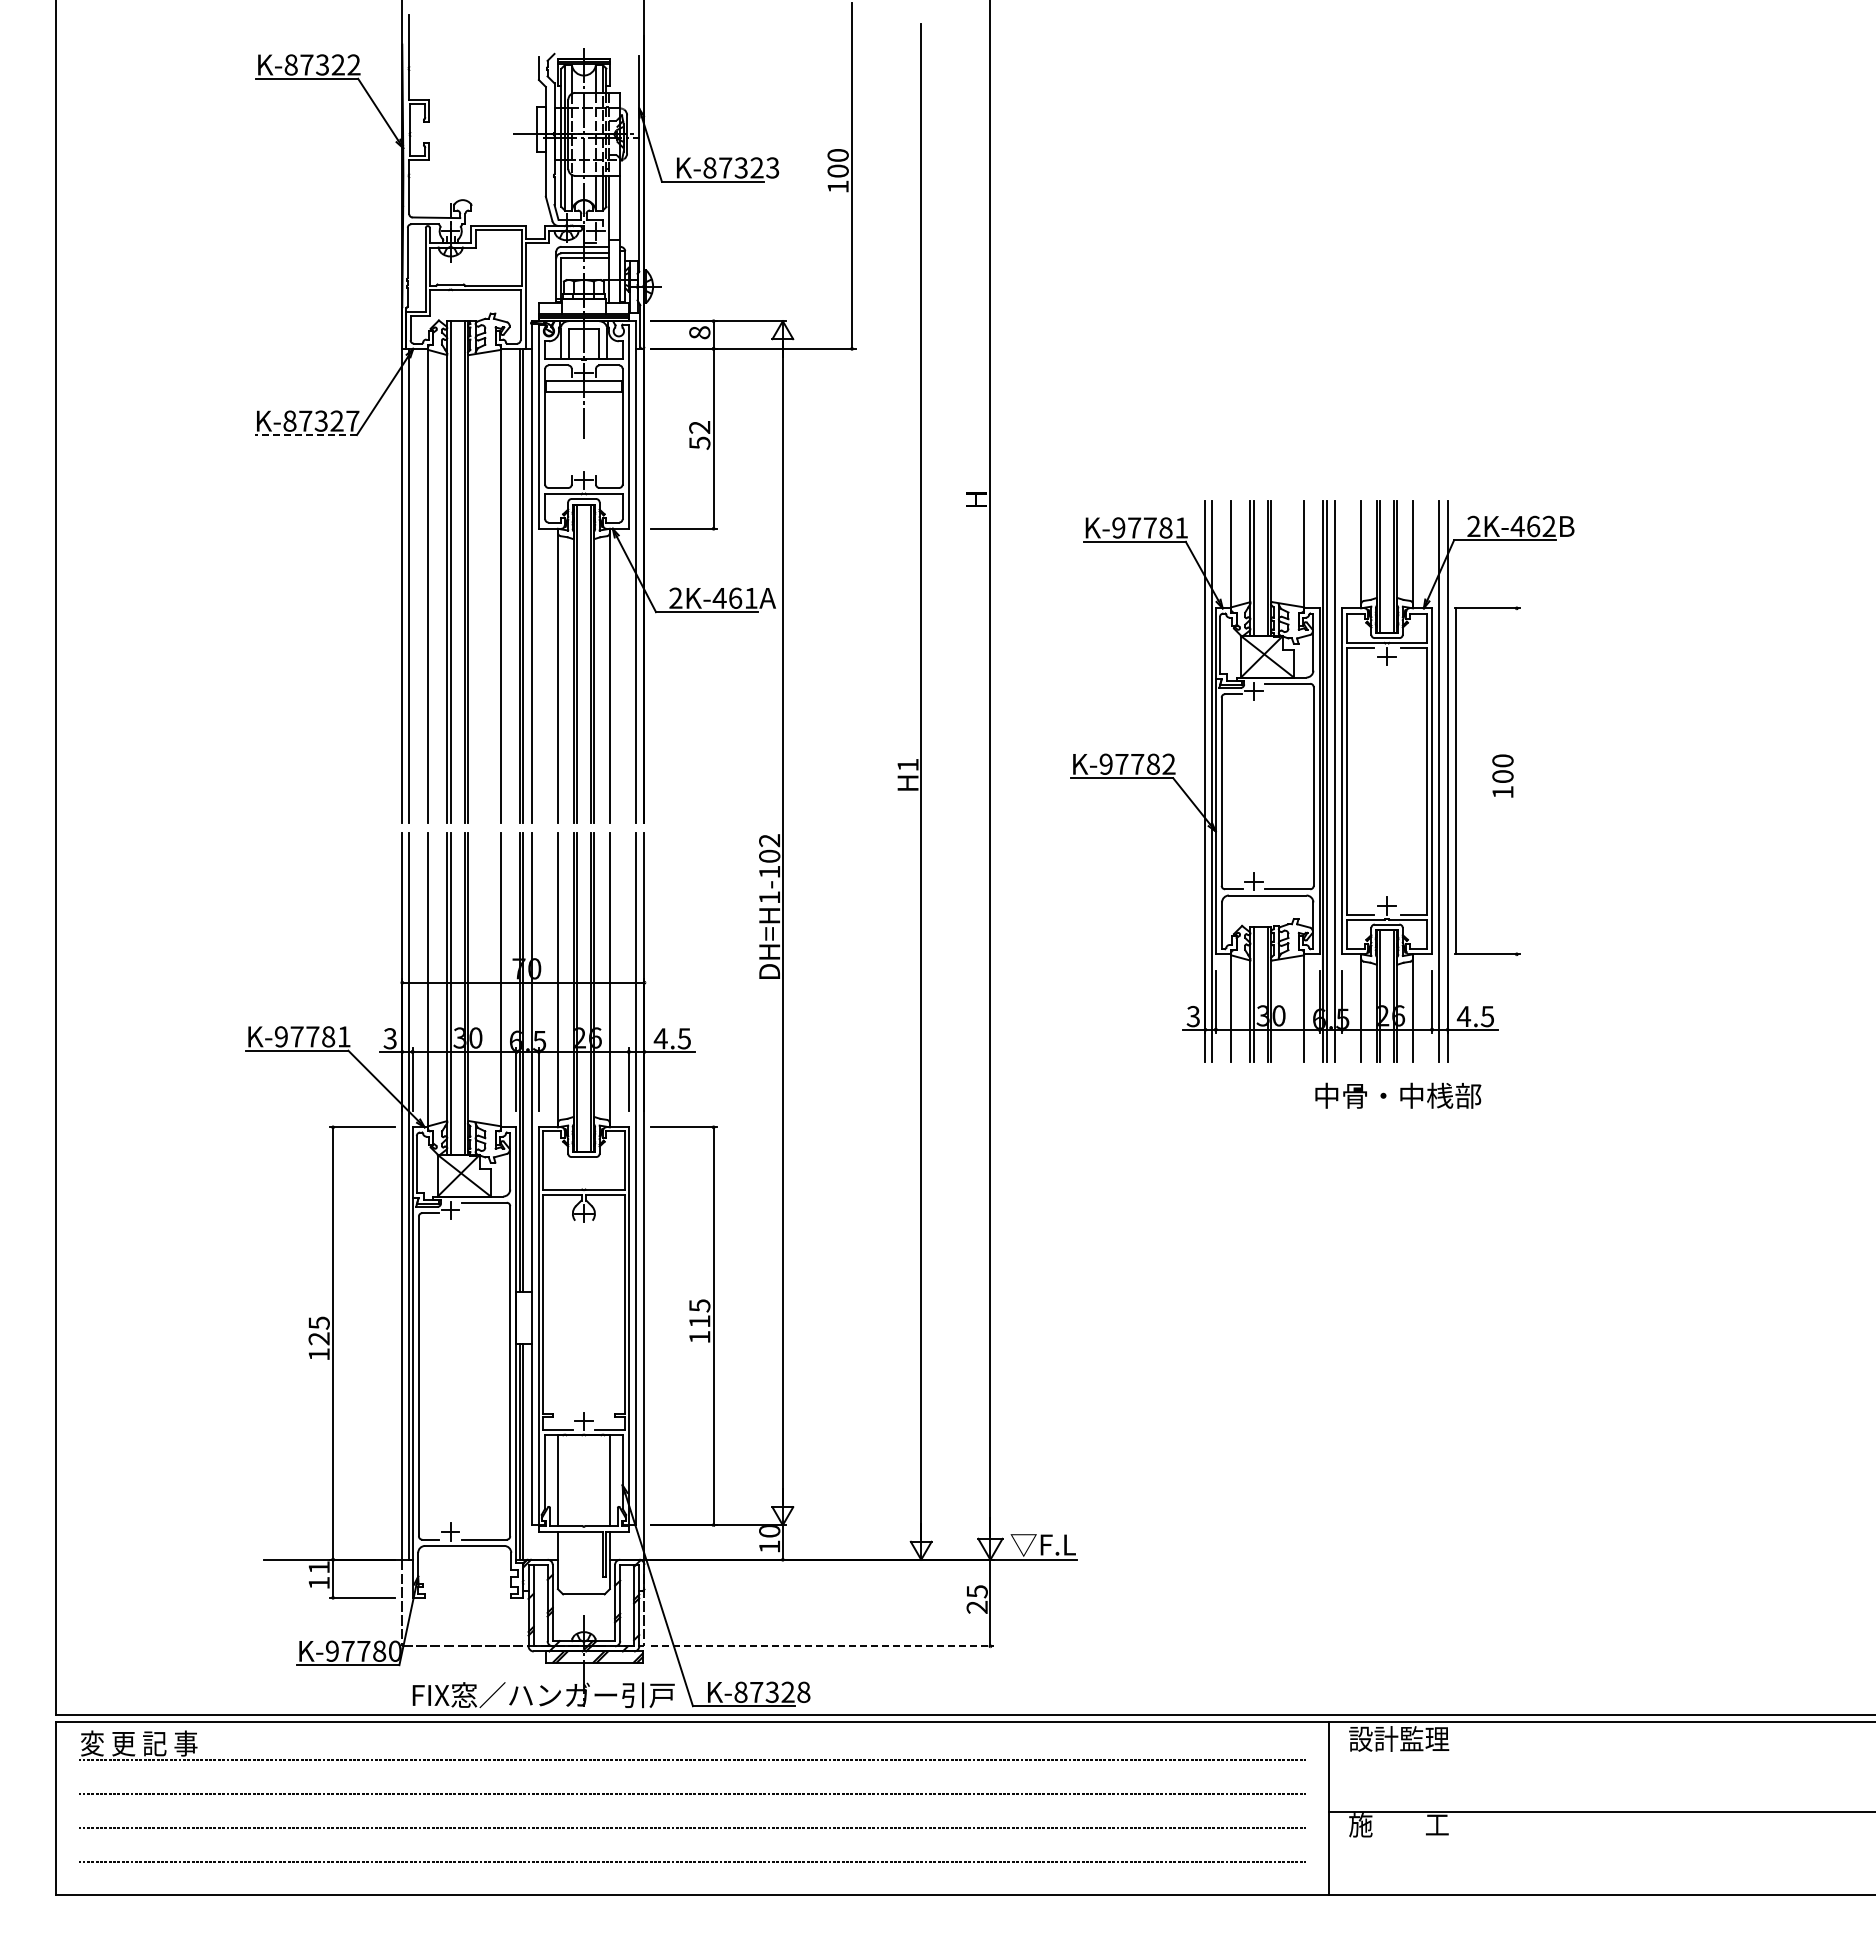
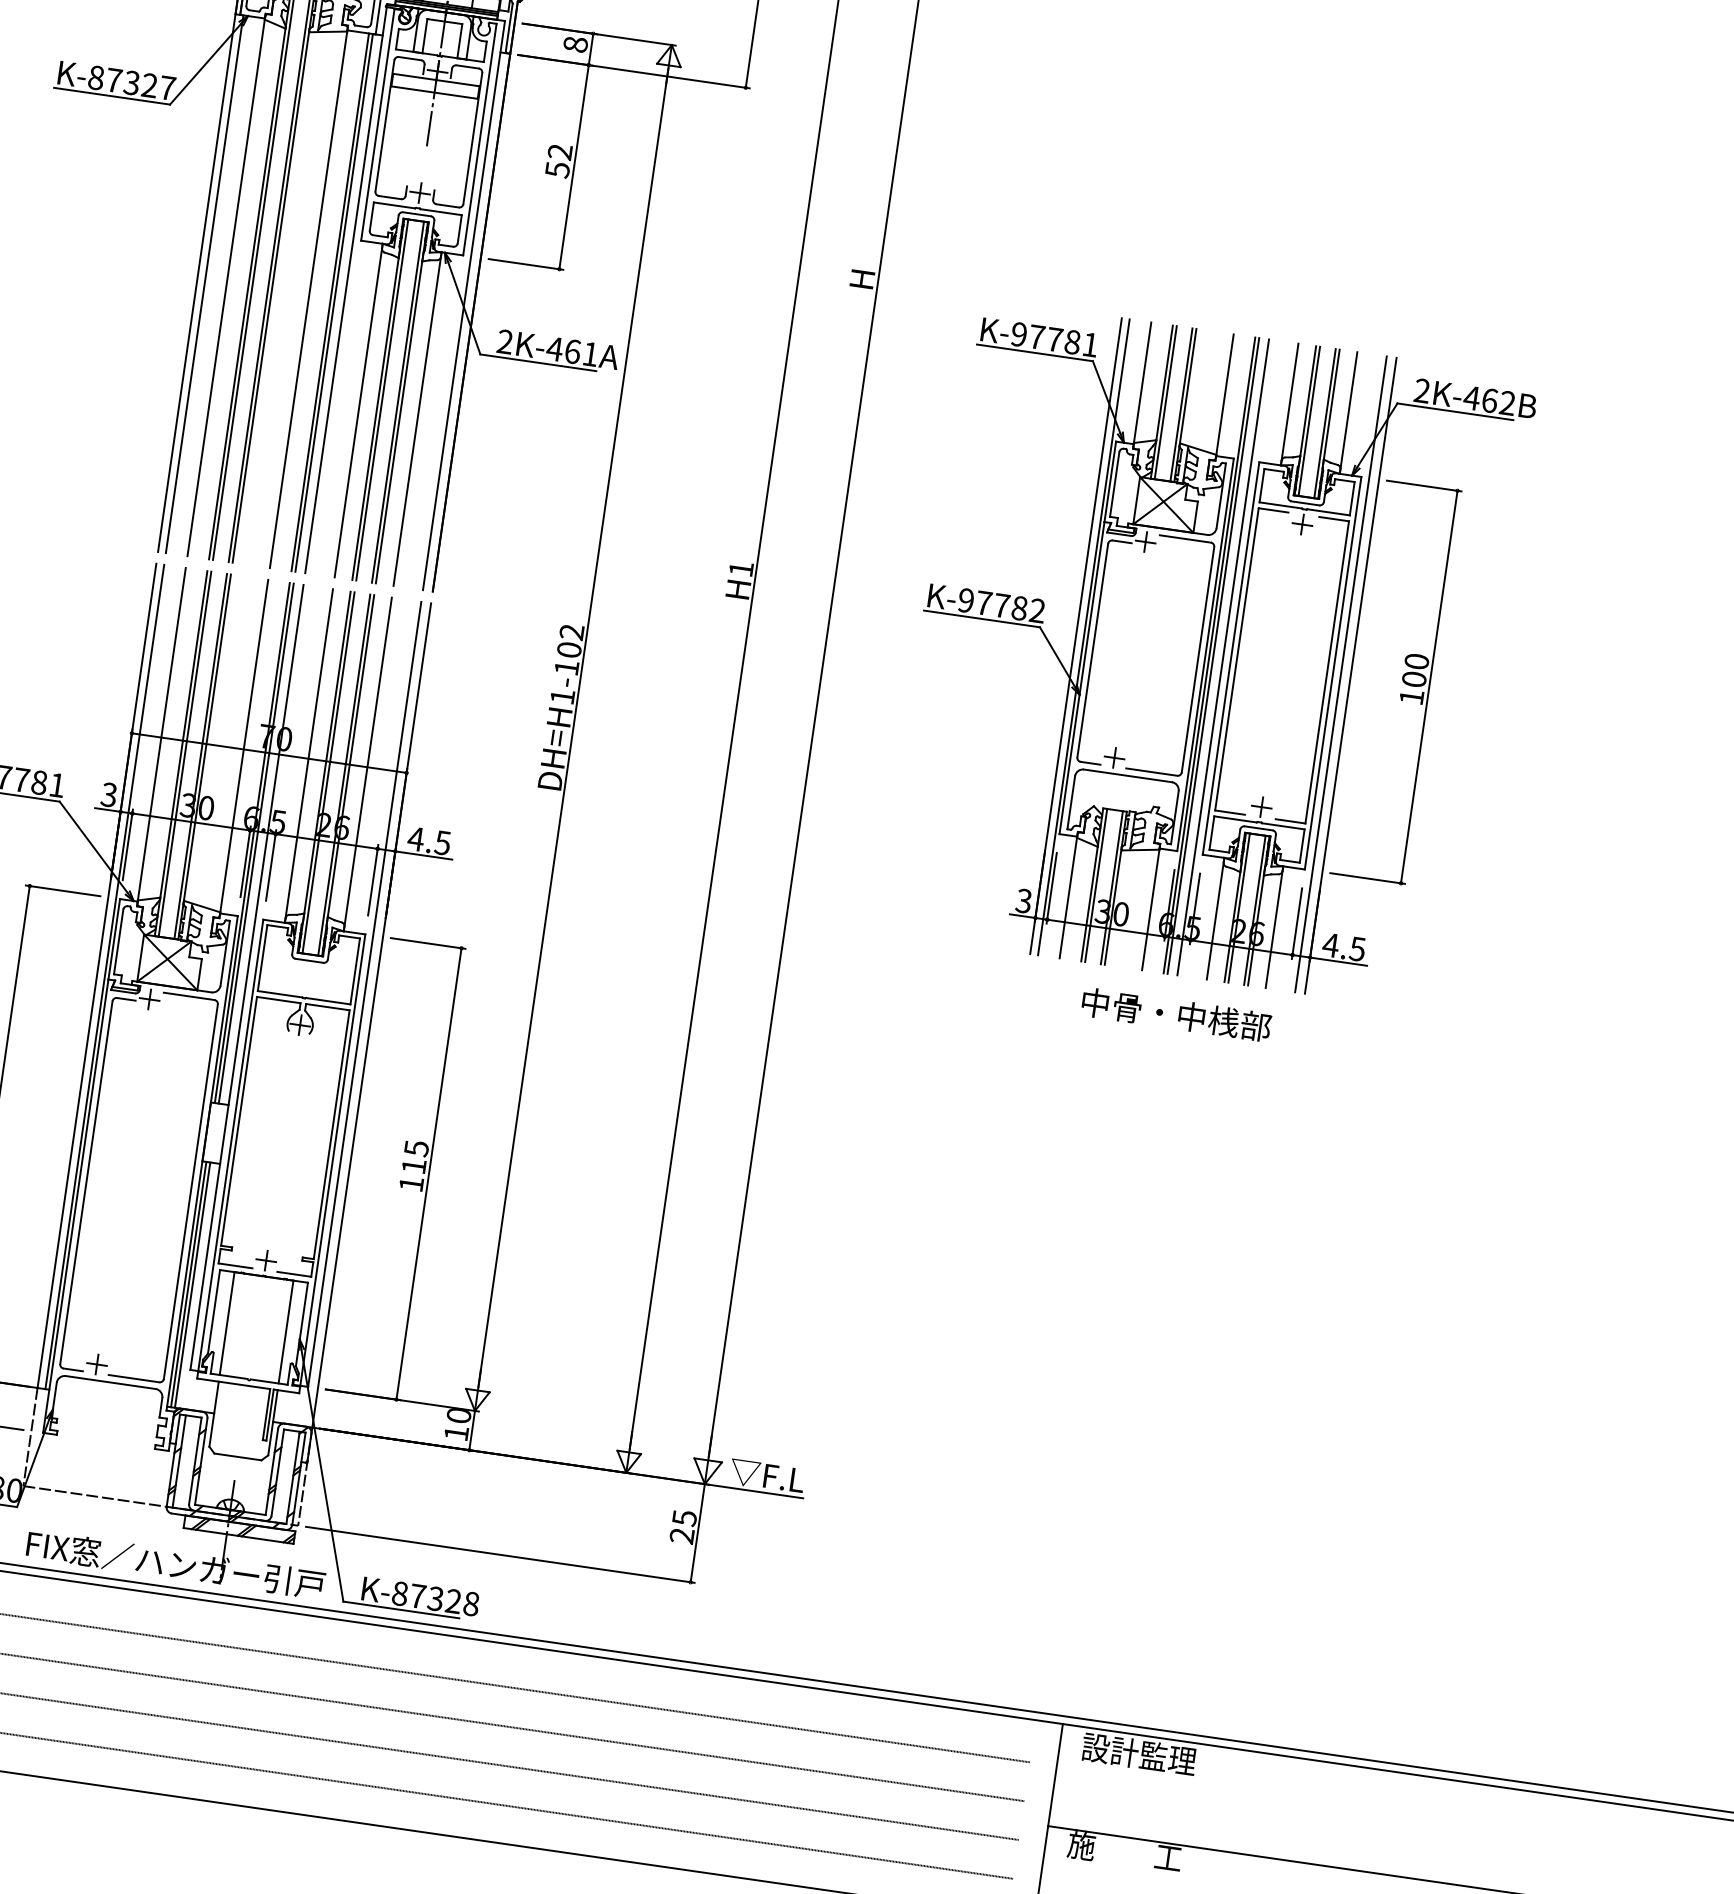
line: (305, 435) -> (111, 96), dashed -> solid
line: (1455, 781) -> (1428, 687), moved
text: (1398, 1095) -> (1176, 1014), moved
line: (823, 1646) -> (501, 1555), dashed -> solid

